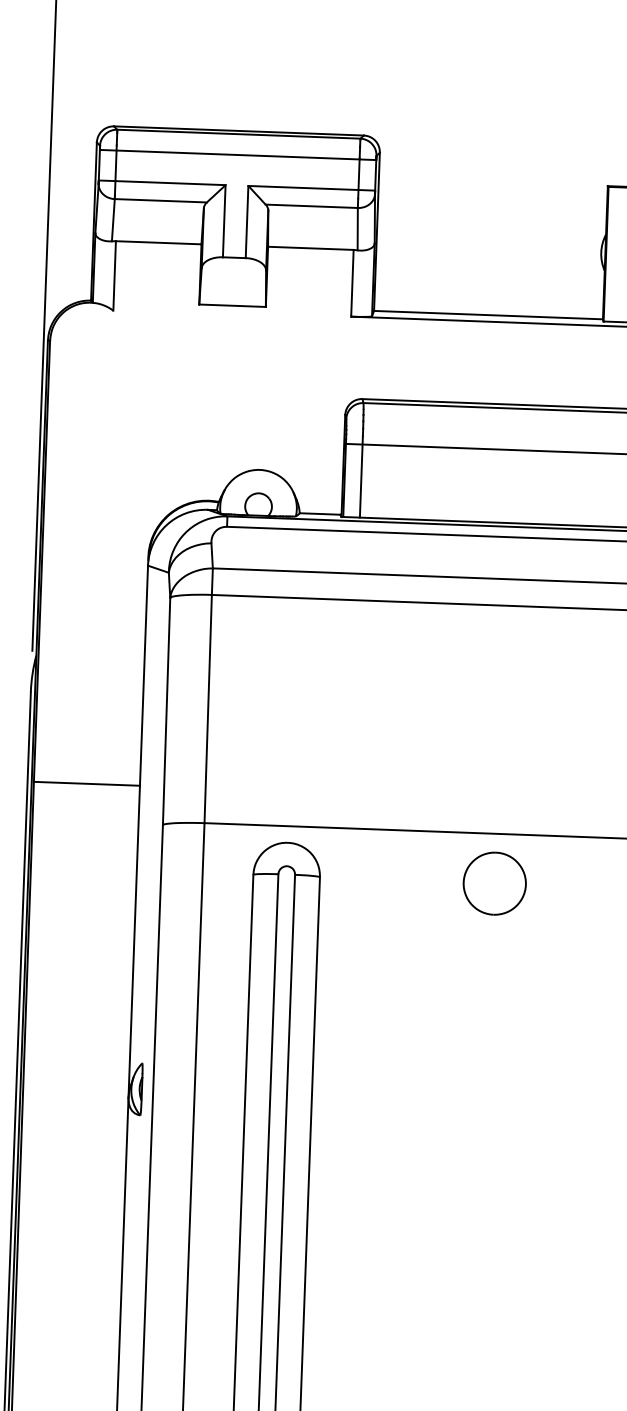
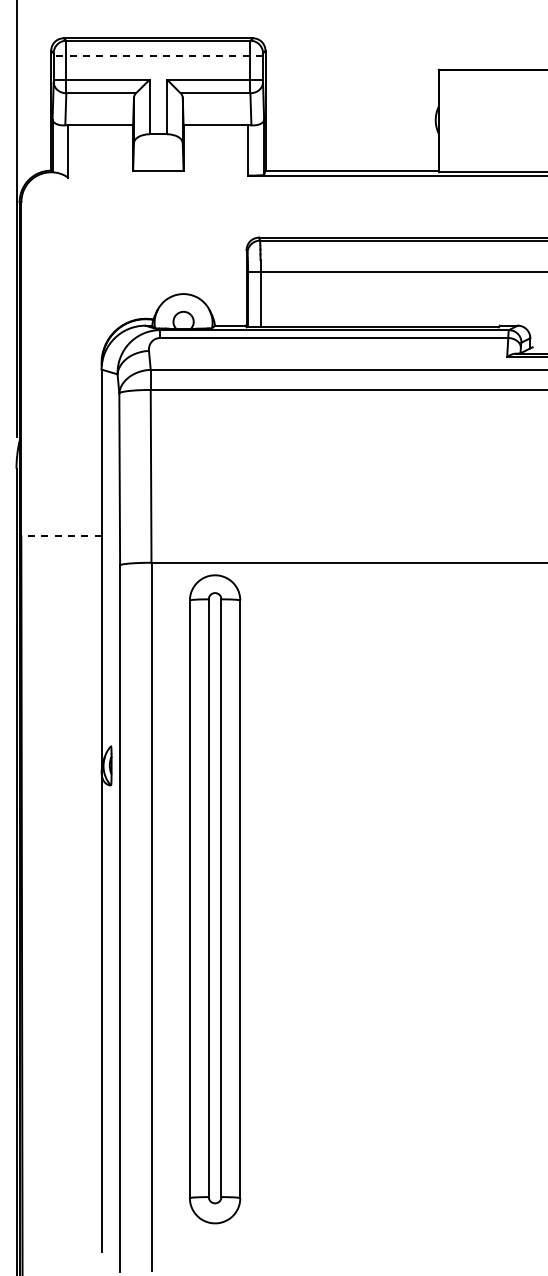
line: (238, 155) -> (158, 56), solid -> dashed
line: (85, 784) -> (60, 536), solid -> dashed
part: (494, 883) -> (372, 600), removed

